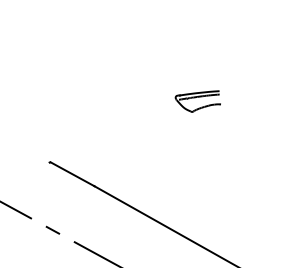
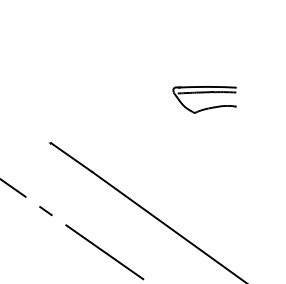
part: (198, 101) -> (204, 99), size x1.43

